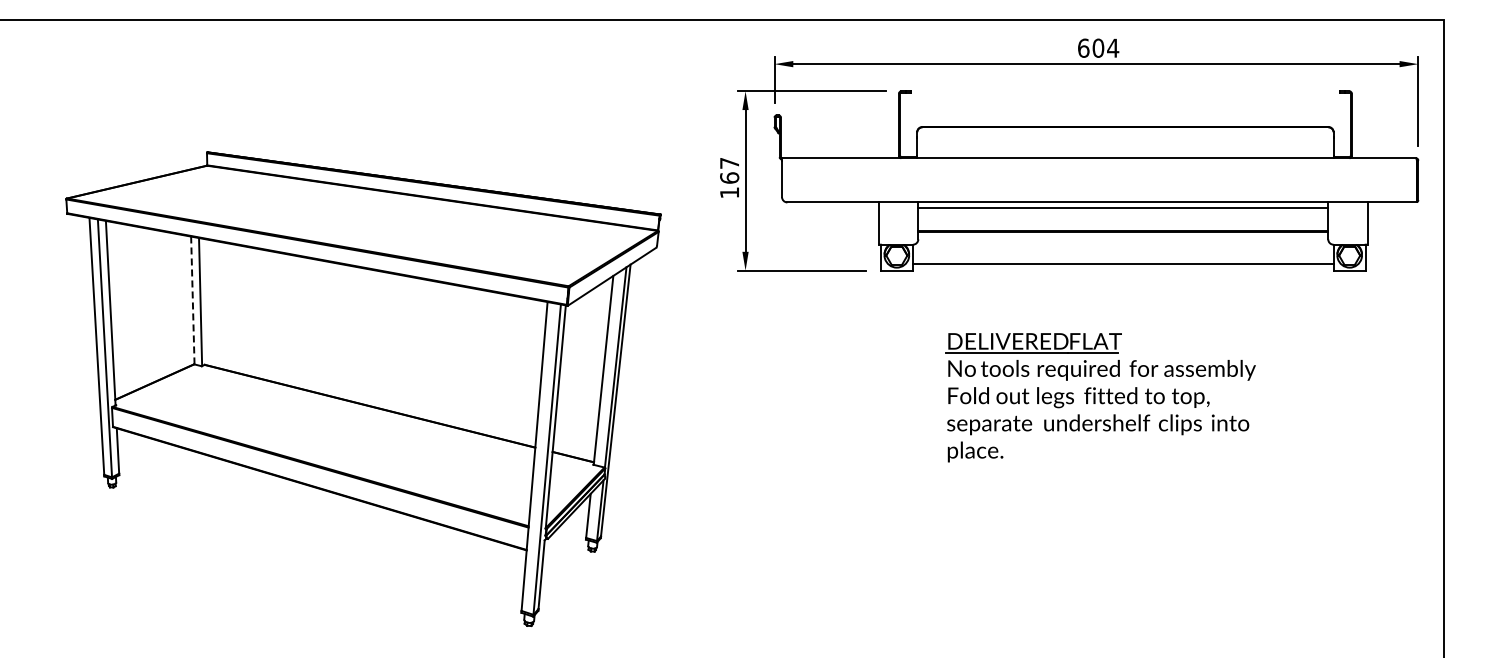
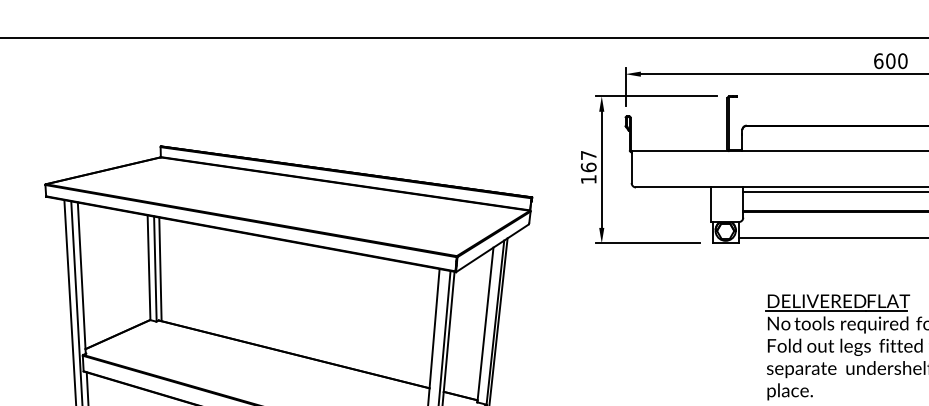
text: (1113, 47) -> (903, 60), 604 -> 600
line: (192, 300) -> (148, 267), dashed -> solid
line: (206, 302) -> (160, 269), added

